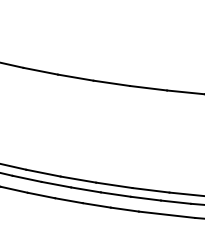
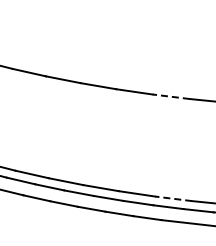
line: (148, 87) -> (171, 96), solid -> dashed
line: (150, 189) -> (173, 198), solid -> dashed

